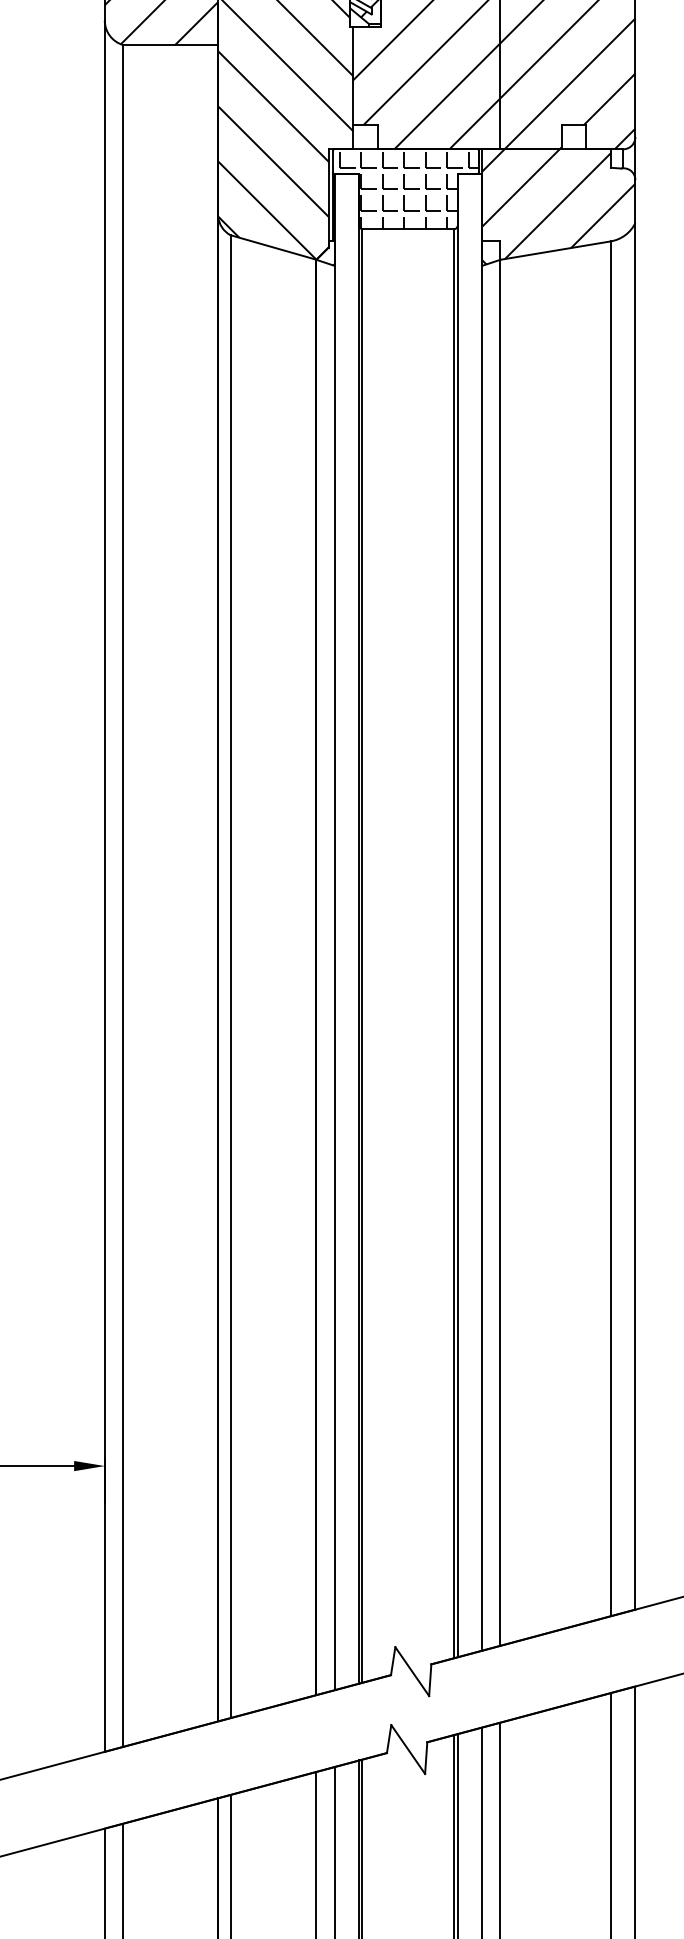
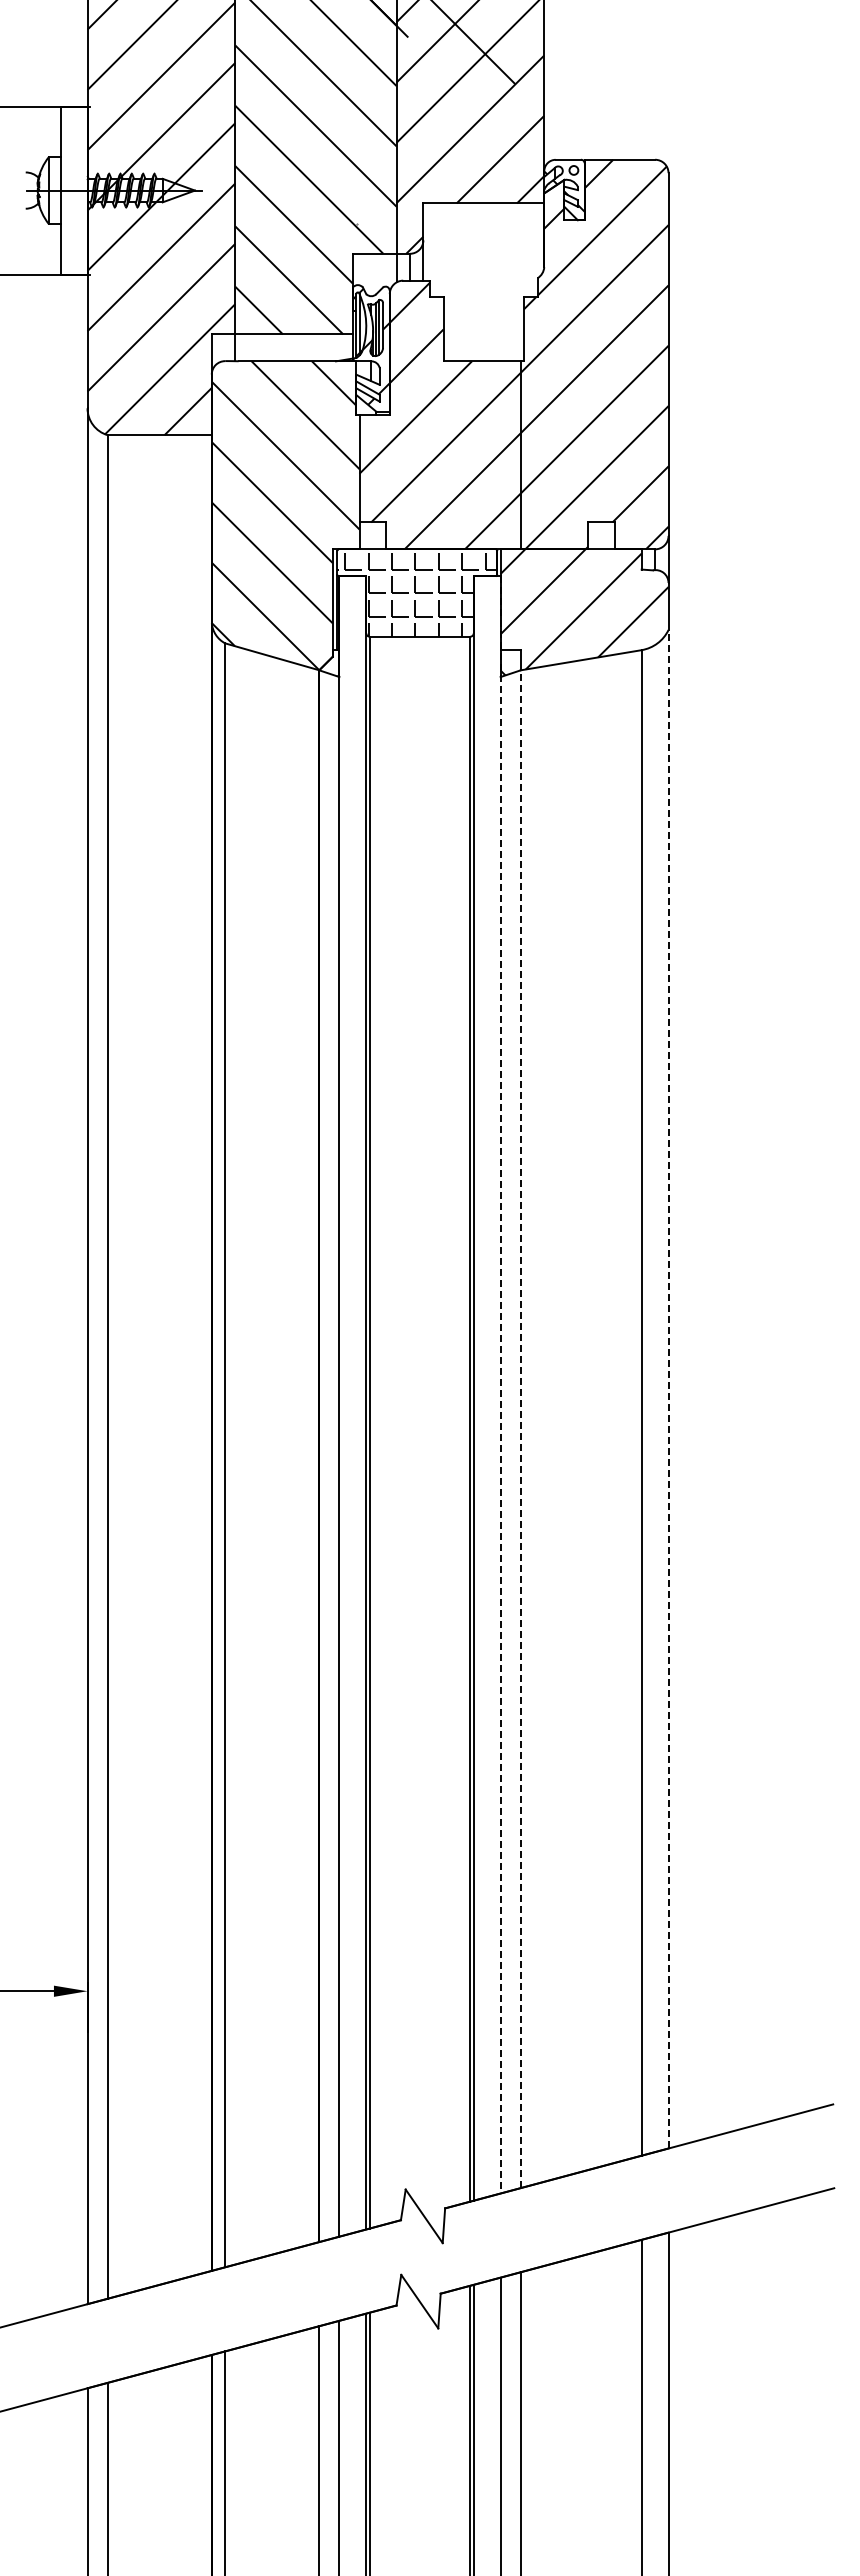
line: (481, 911) -> (500, 1384), solid -> dashed
line: (635, 915) -> (668, 1388), solid -> dashed
line: (500, 953) -> (520, 1429), solid -> dashed

